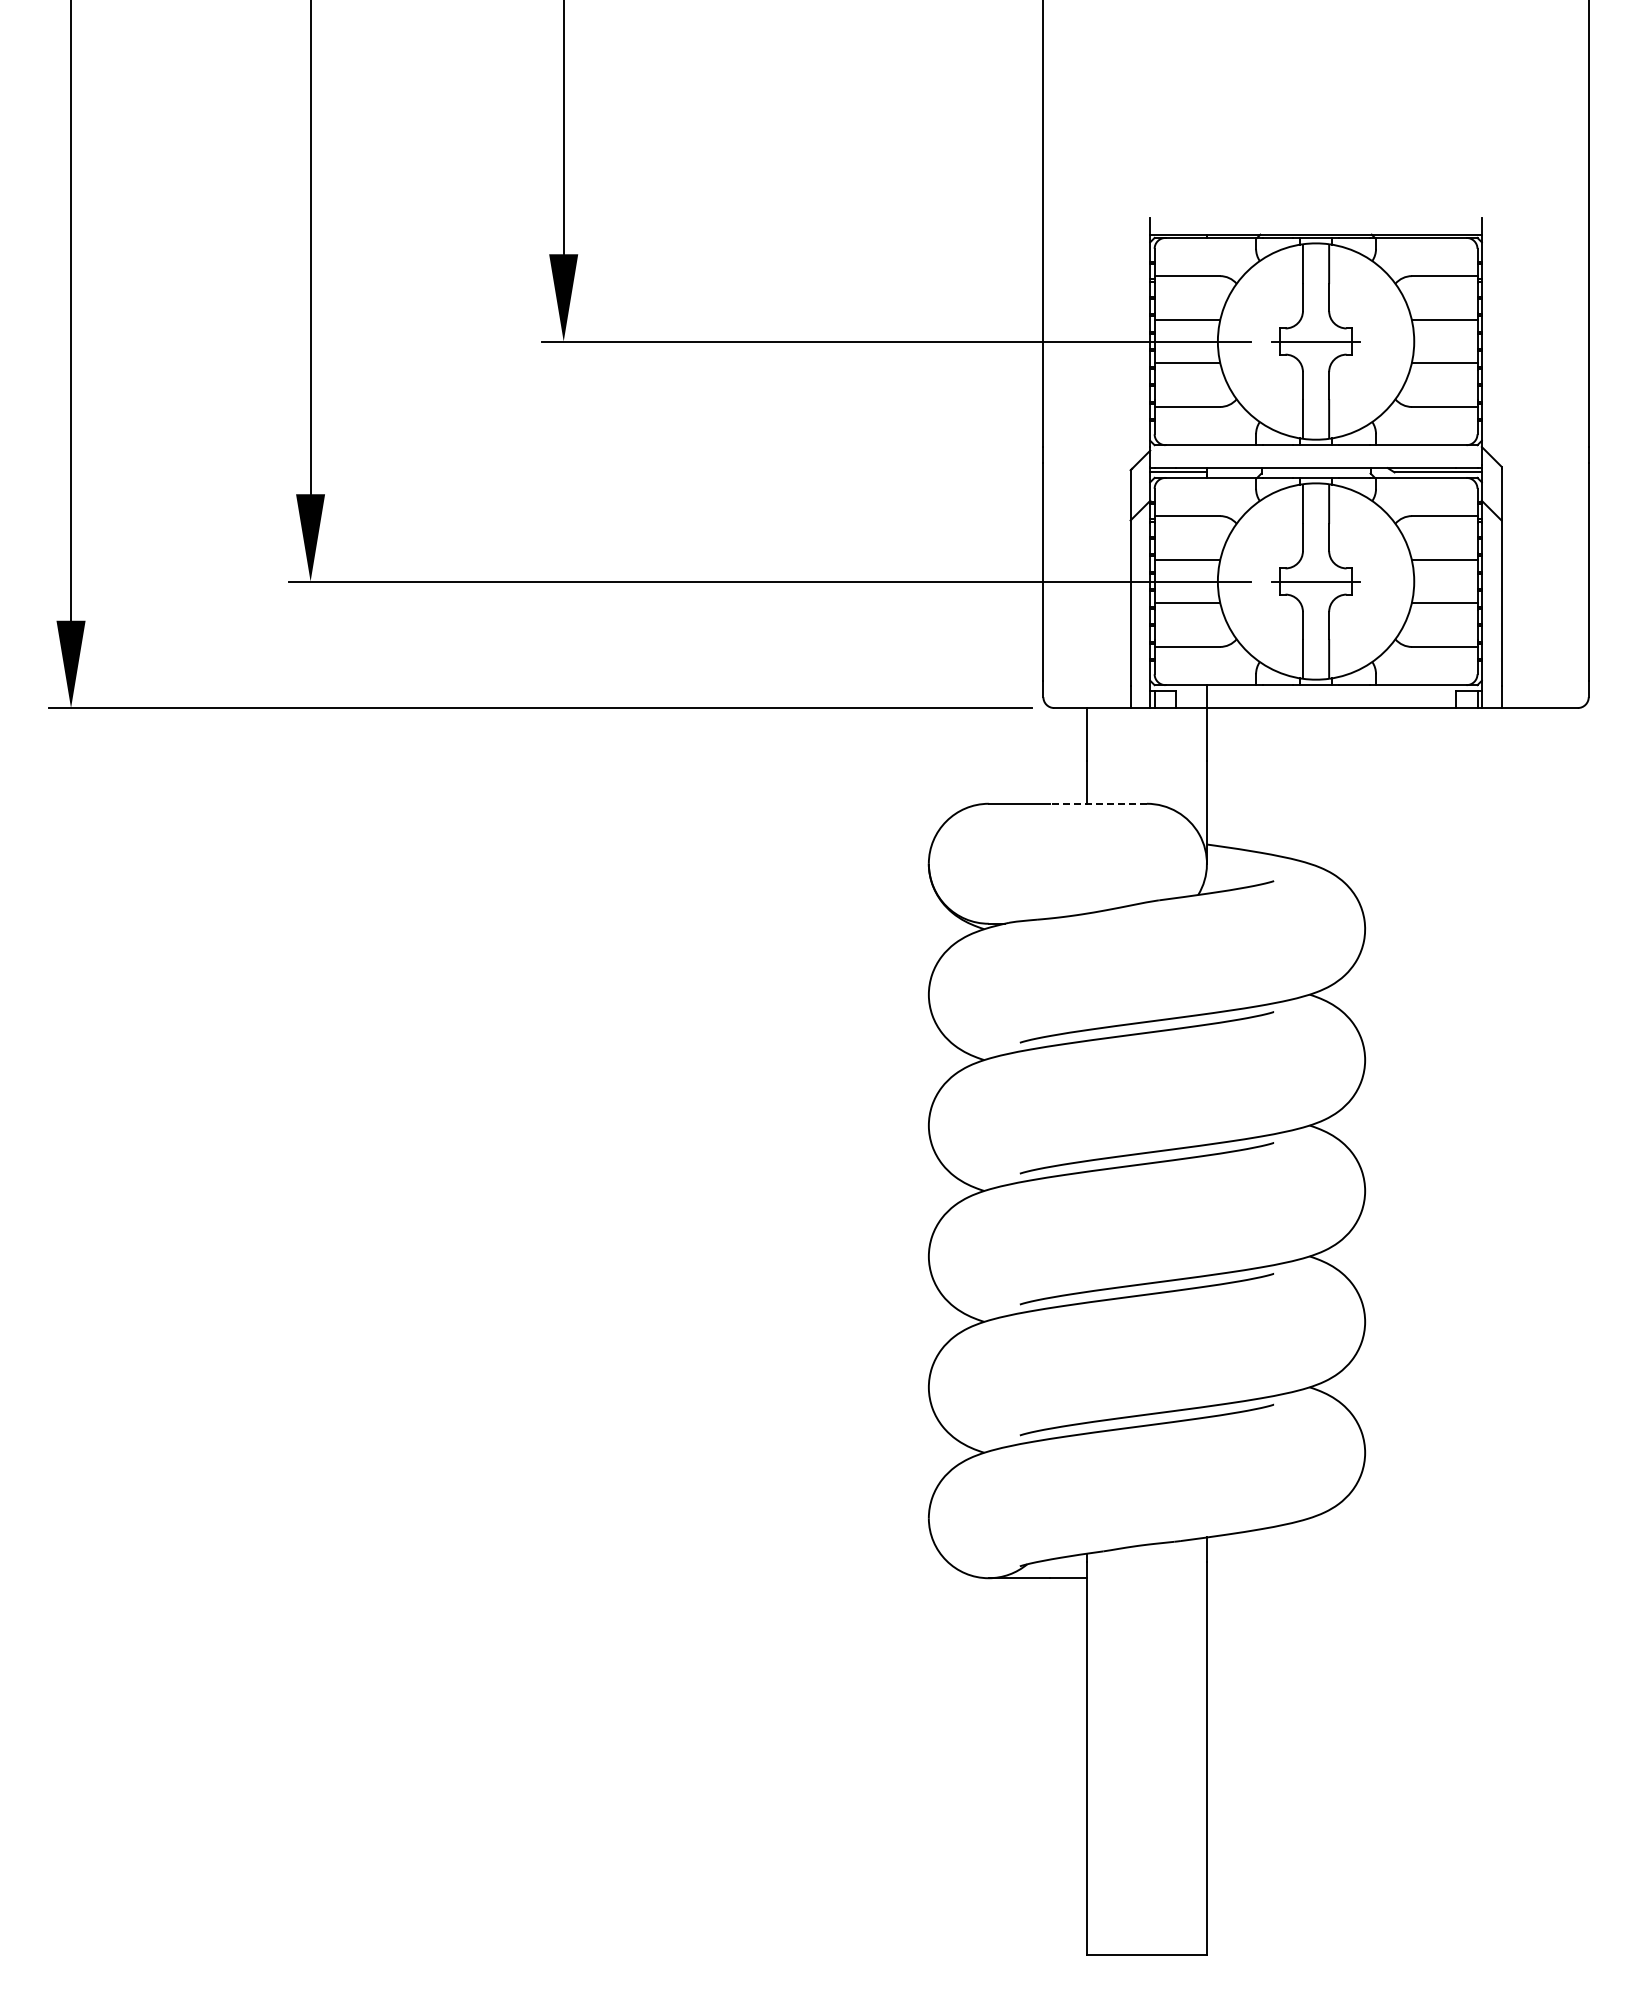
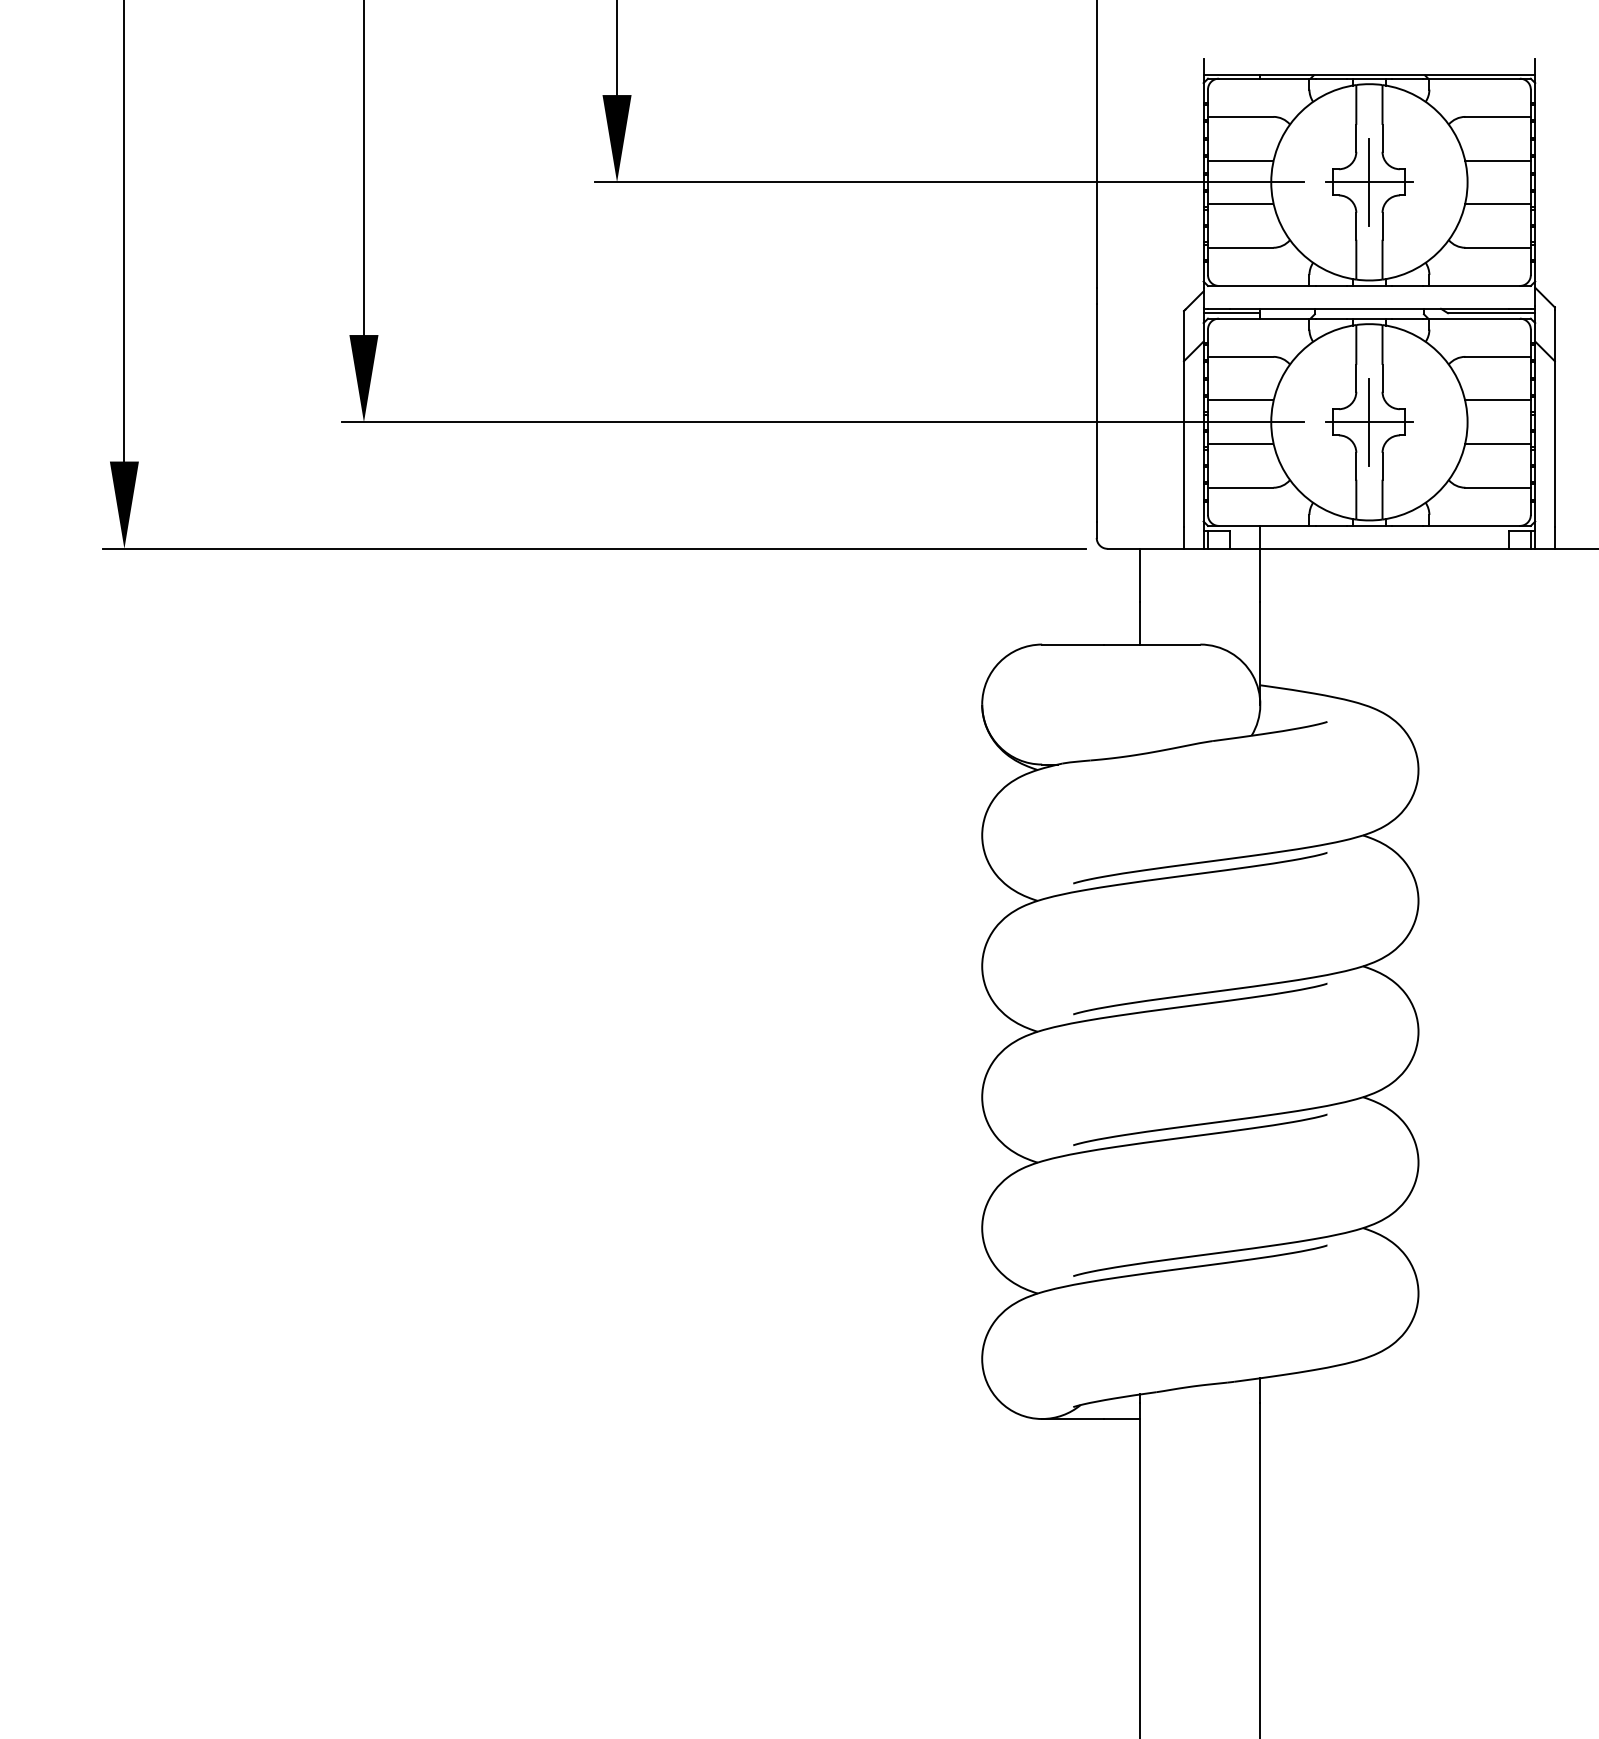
line: (1316, 341) -> (1369, 182), added
line: (1316, 581) -> (1369, 422), added
line: (1098, 803) -> (1151, 644), dashed -> solid

